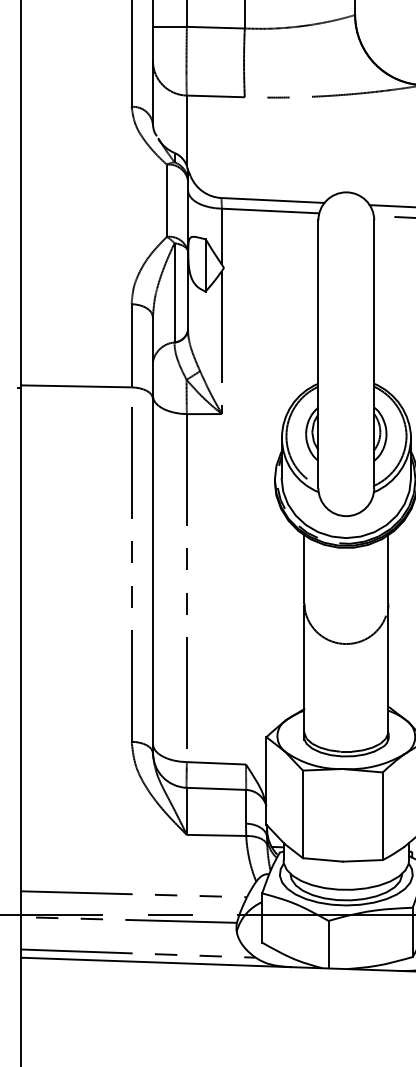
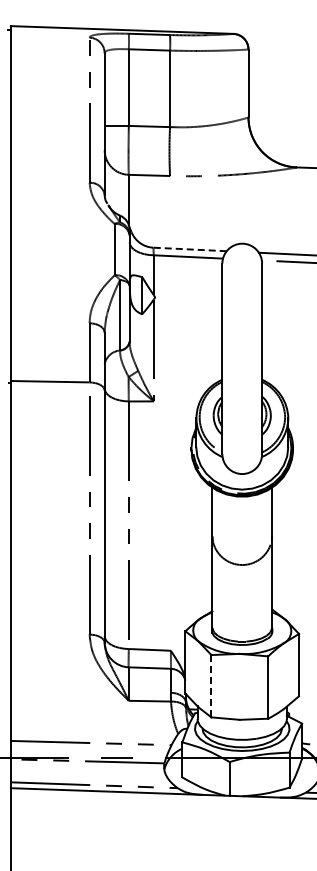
line: (273, 200) -> (190, 249), solid -> dashed
line: (303, 813) -> (211, 685), solid -> dashed

